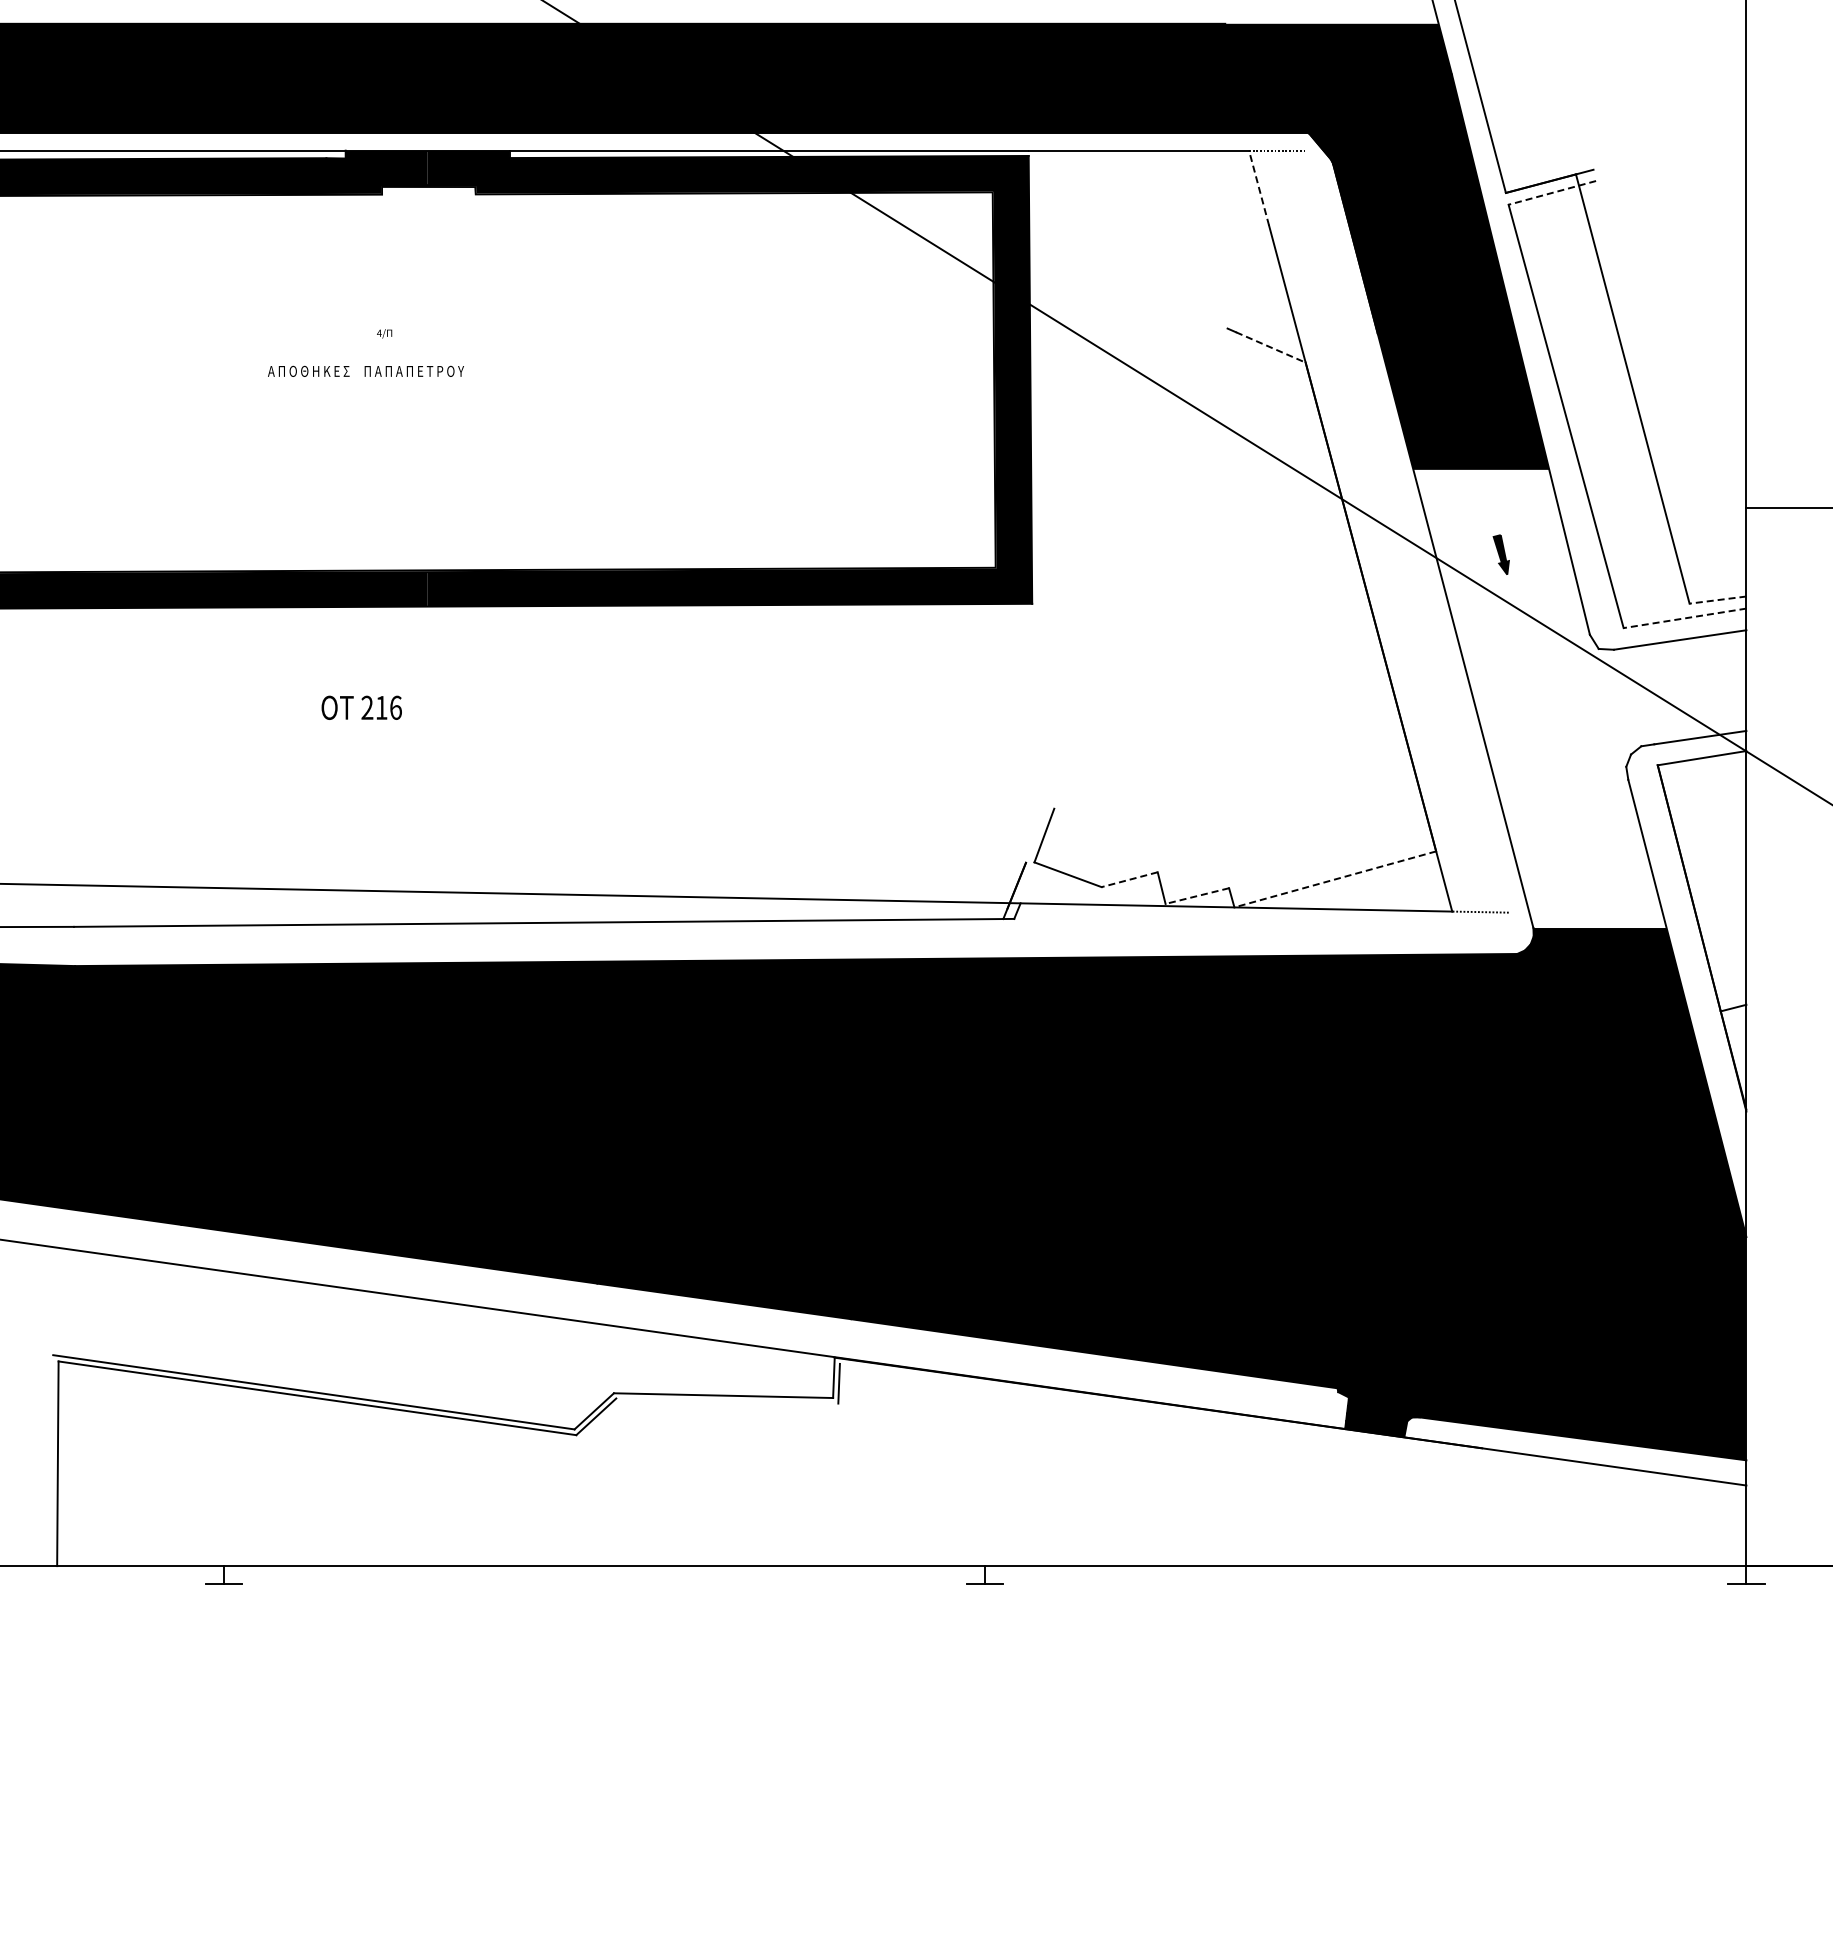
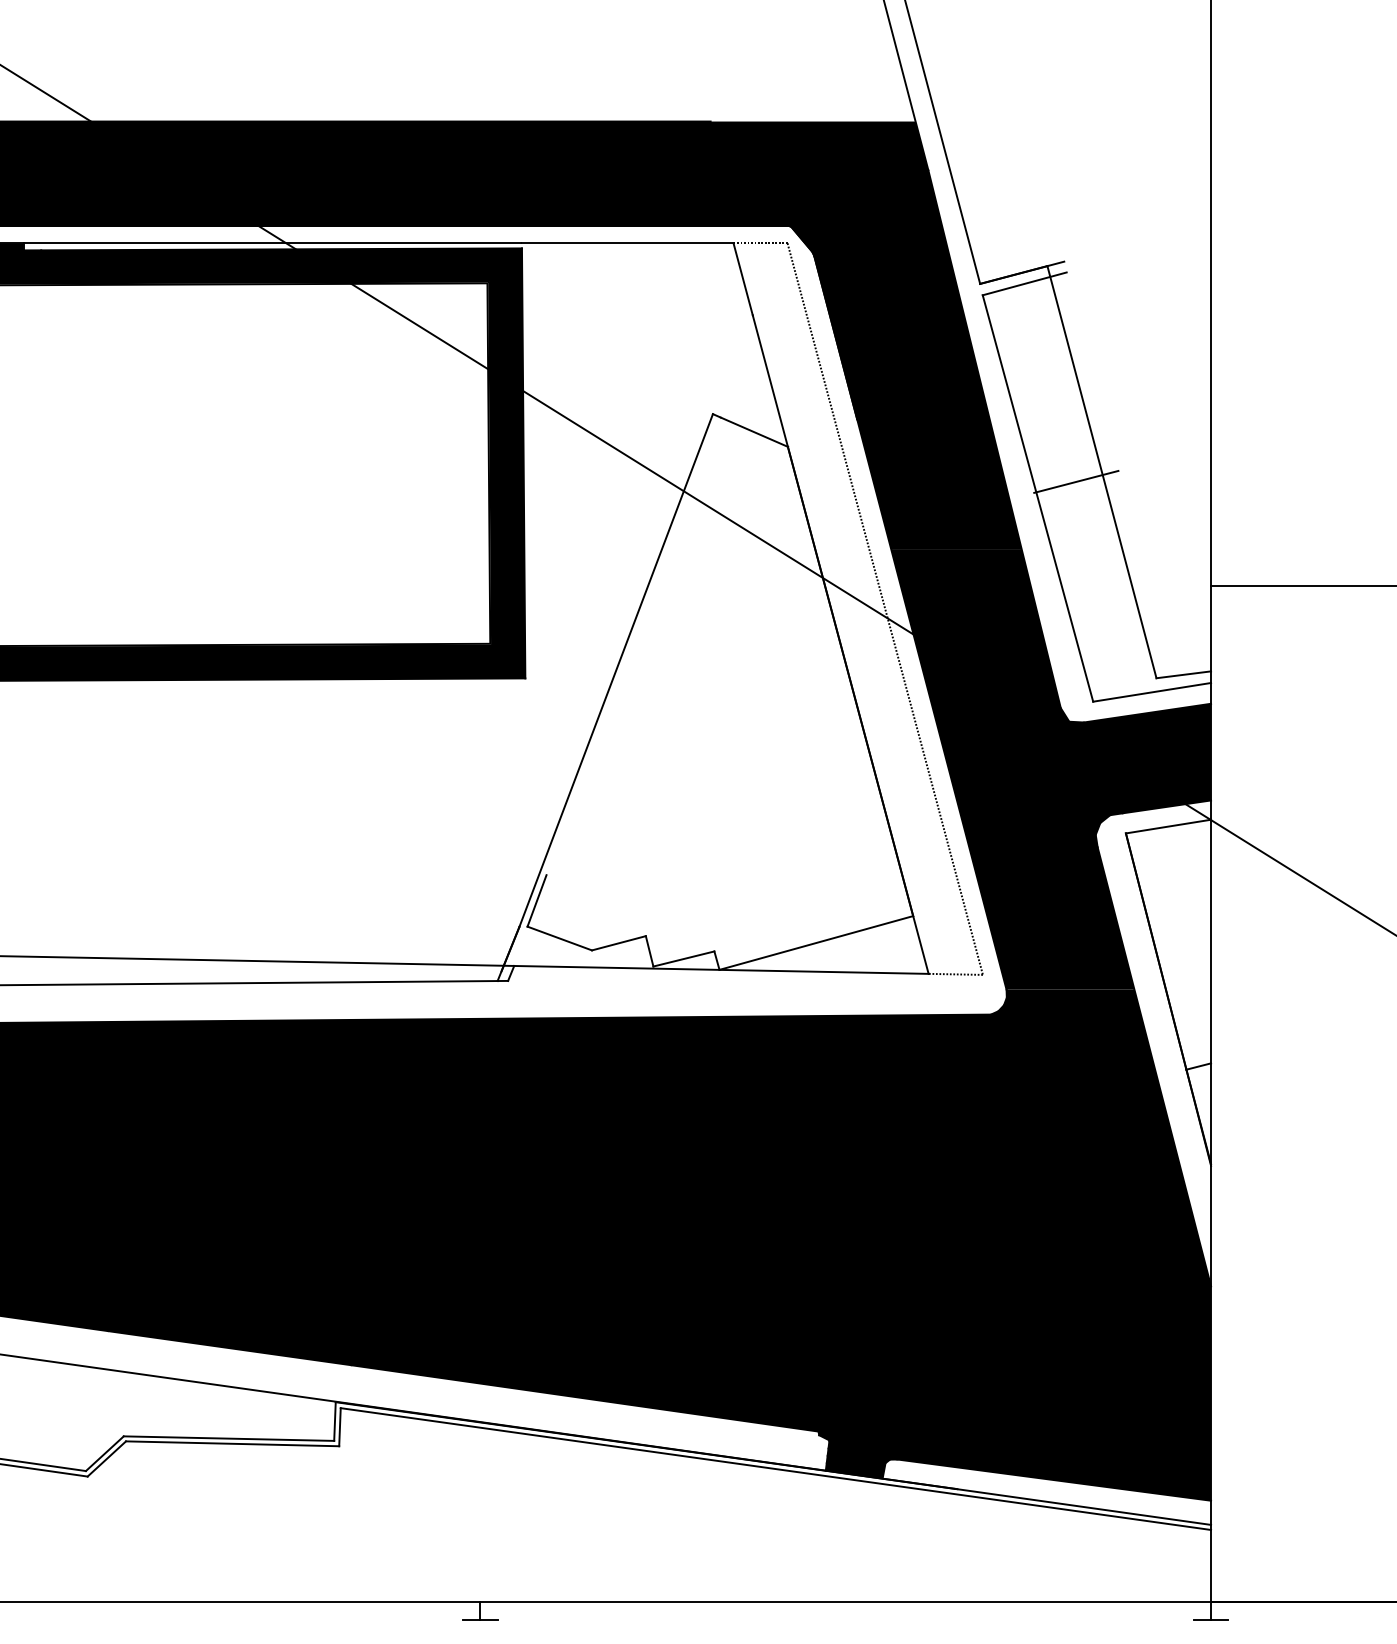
line: (1259, 188) -> (743, 279), dashed -> solid
line: (1551, 193) -> (1023, 284), dashed -> solid
line: (1271, 347) -> (755, 432), dashed -> solid
line: (1605, 398) -> (1075, 481), added
line: (1406, 531) -> (884, 608), added
line: (1126, 595) -> (615, 670), added
line: (1718, 600) -> (1184, 675), dashed -> solid
line: (1684, 618) -> (1151, 692), dashed -> solid
fill: (1579, 698) -> (1050, 769), added
line: (1129, 879) -> (618, 943), dashed -> solid
line: (1335, 879) -> (816, 943), dashed -> solid
line: (1197, 896) -> (684, 959), dashed -> solid
line: (727, 1400) -> (232, 1443), added
line: (1292, 1426) -> (775, 1468), added

